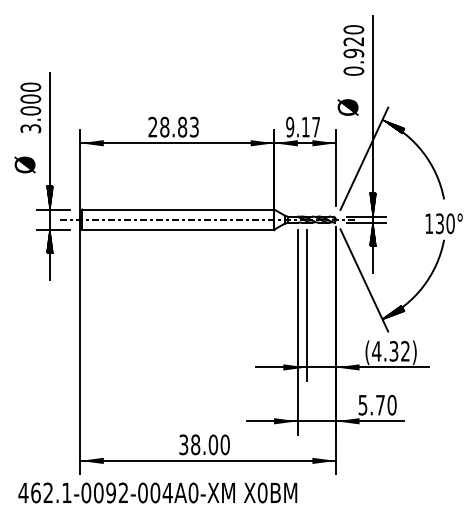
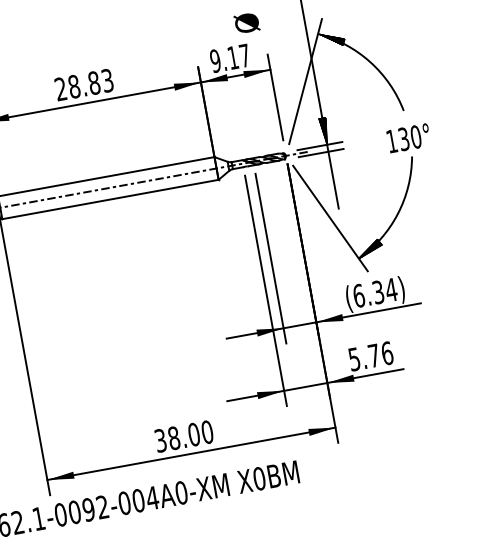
text: (347, 107) -> (246, 23), moved
hatch: (372, 234) -> (330, 165), removed
text: (391, 351) -> (375, 293), (4.32) -> (6.34)
text: (391, 404) -> (386, 352), 5.70 -> 5.76

